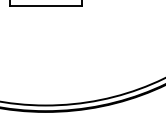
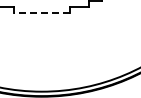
line: (45, 5) -> (41, 13), solid -> dashed

